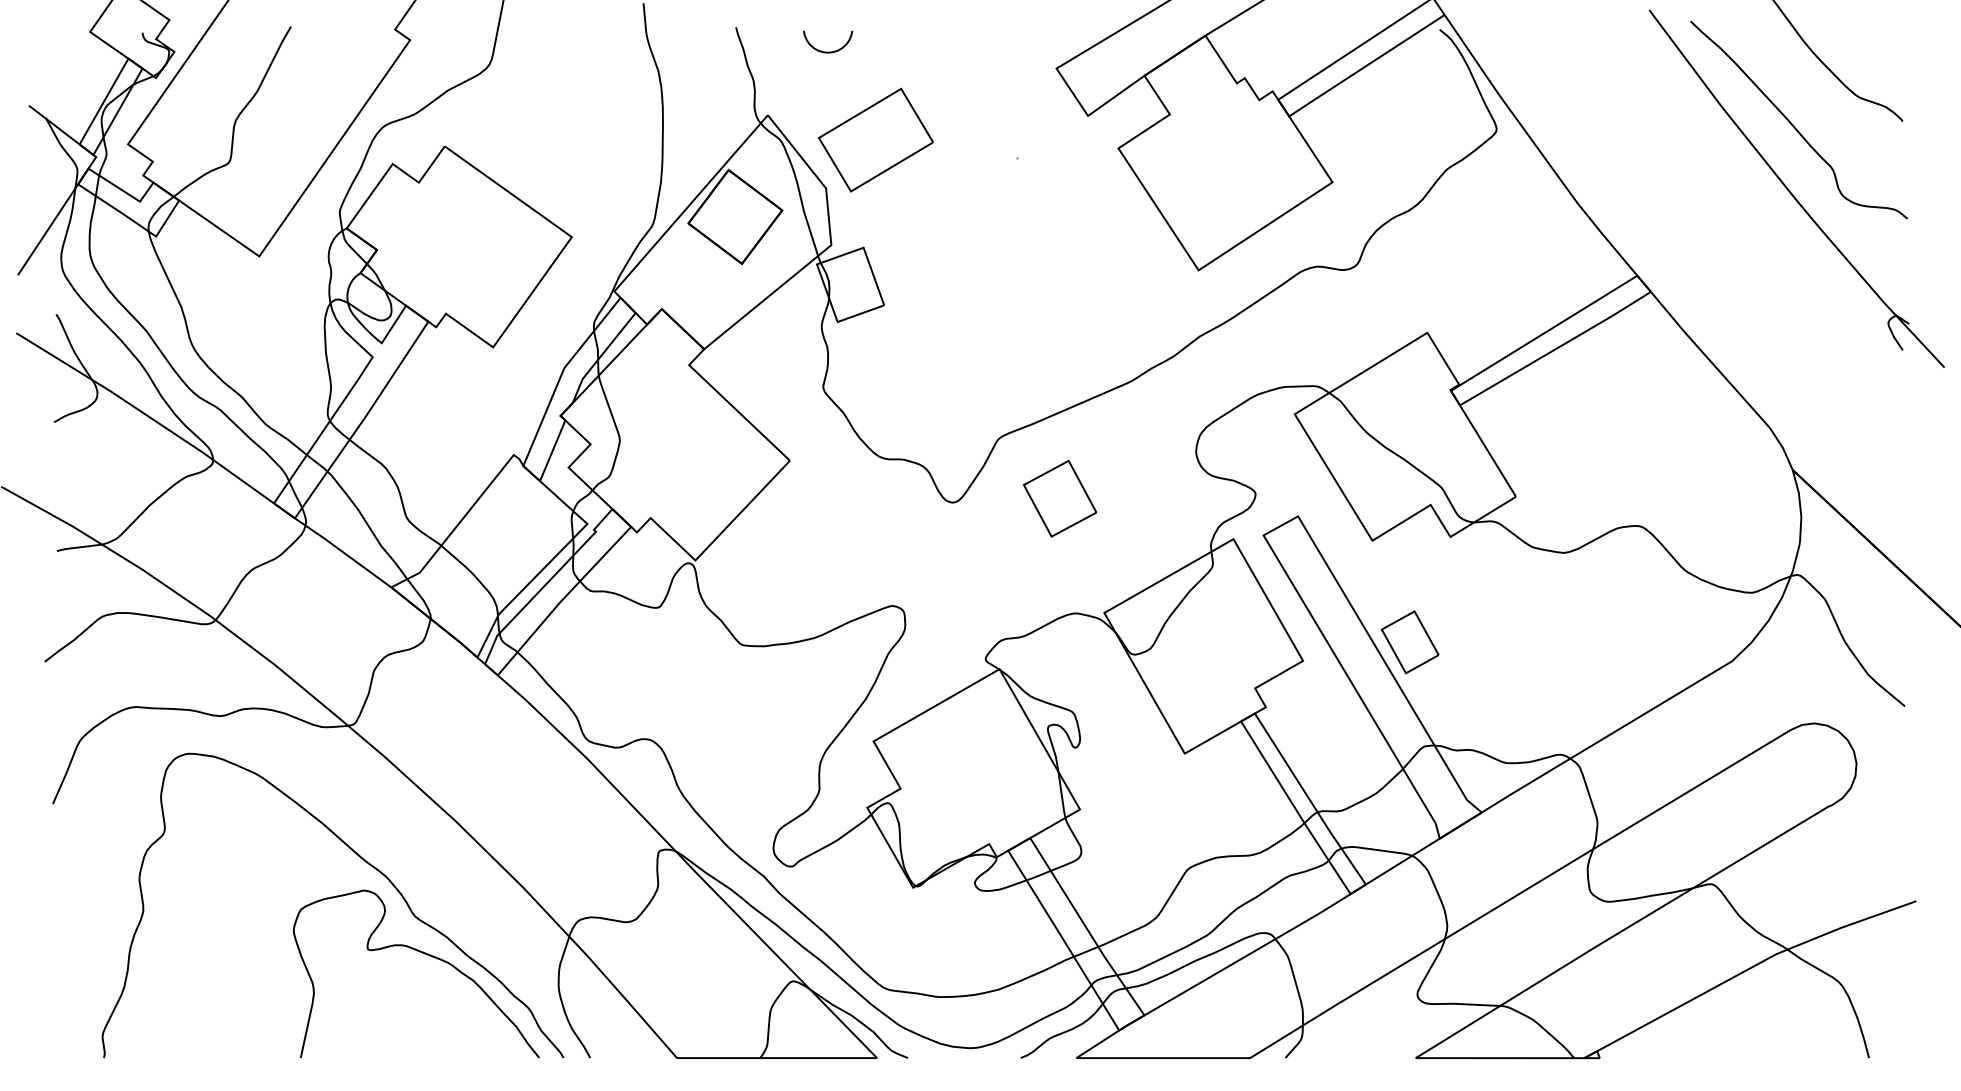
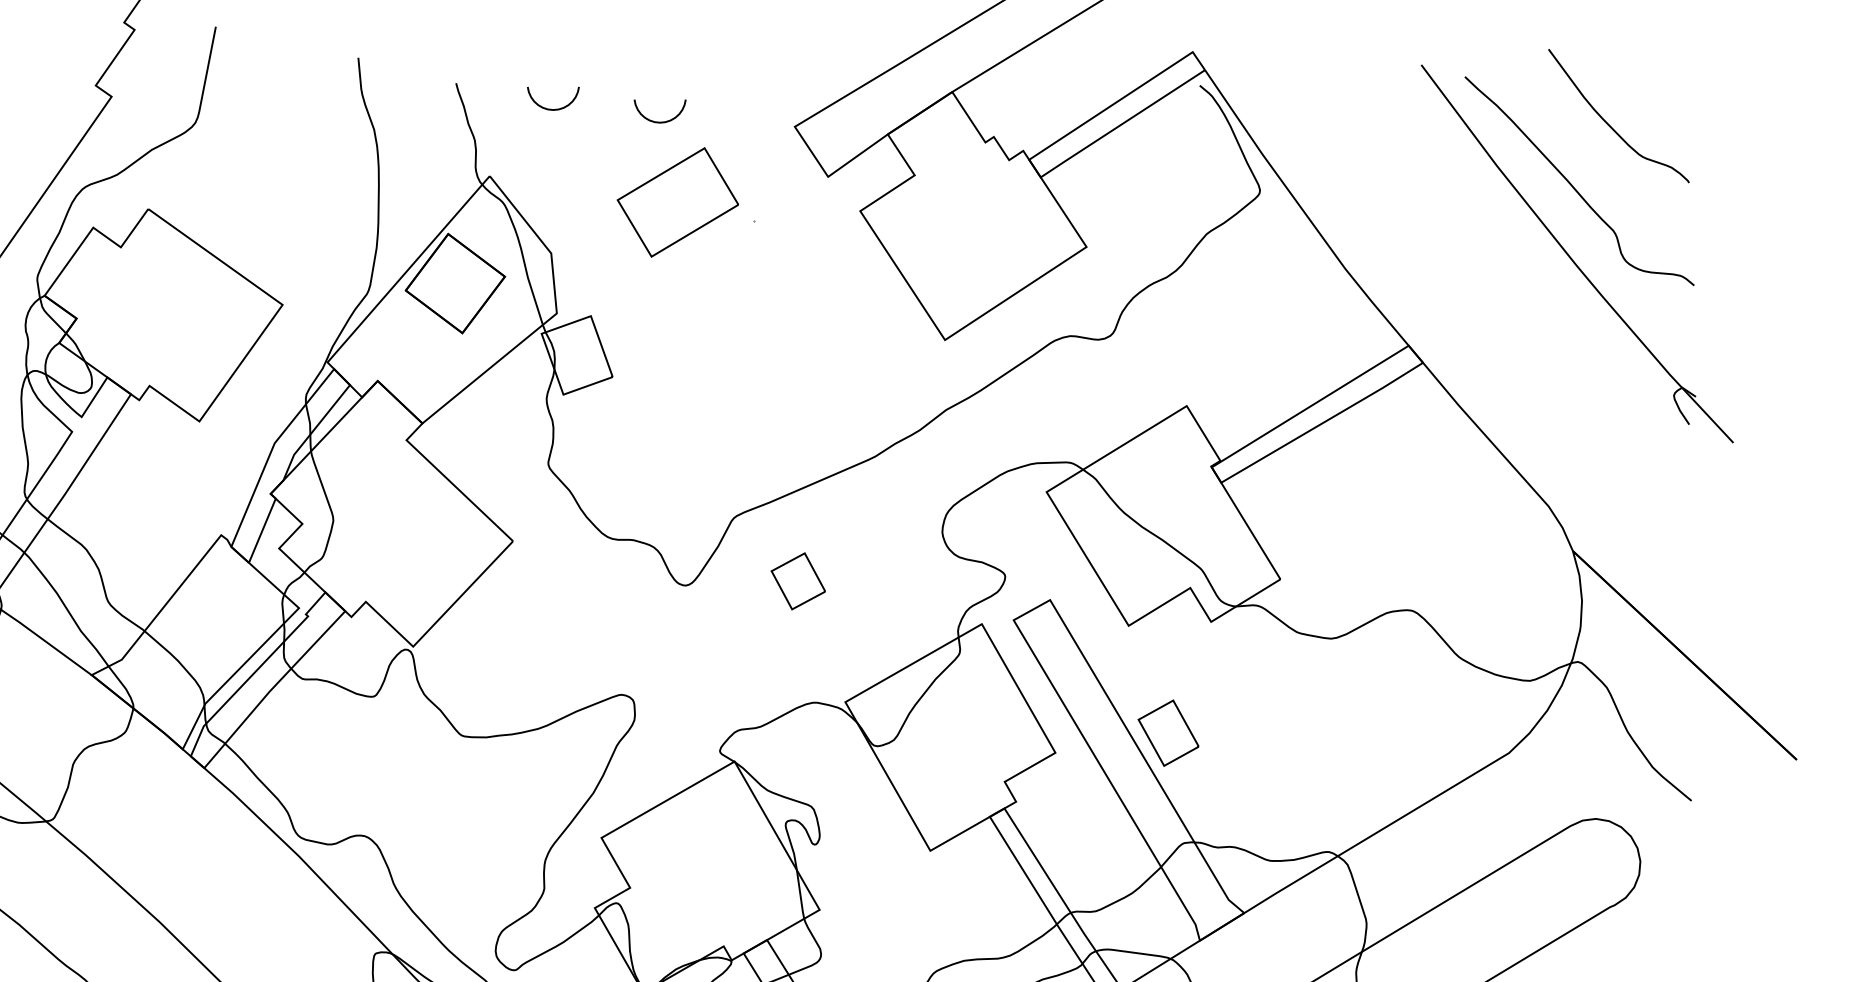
curve: (929, 63) -> (660, 121), added
part: (875, 139) -> (677, 201), moved
part: (1059, 498) -> (797, 581), size x0.7

